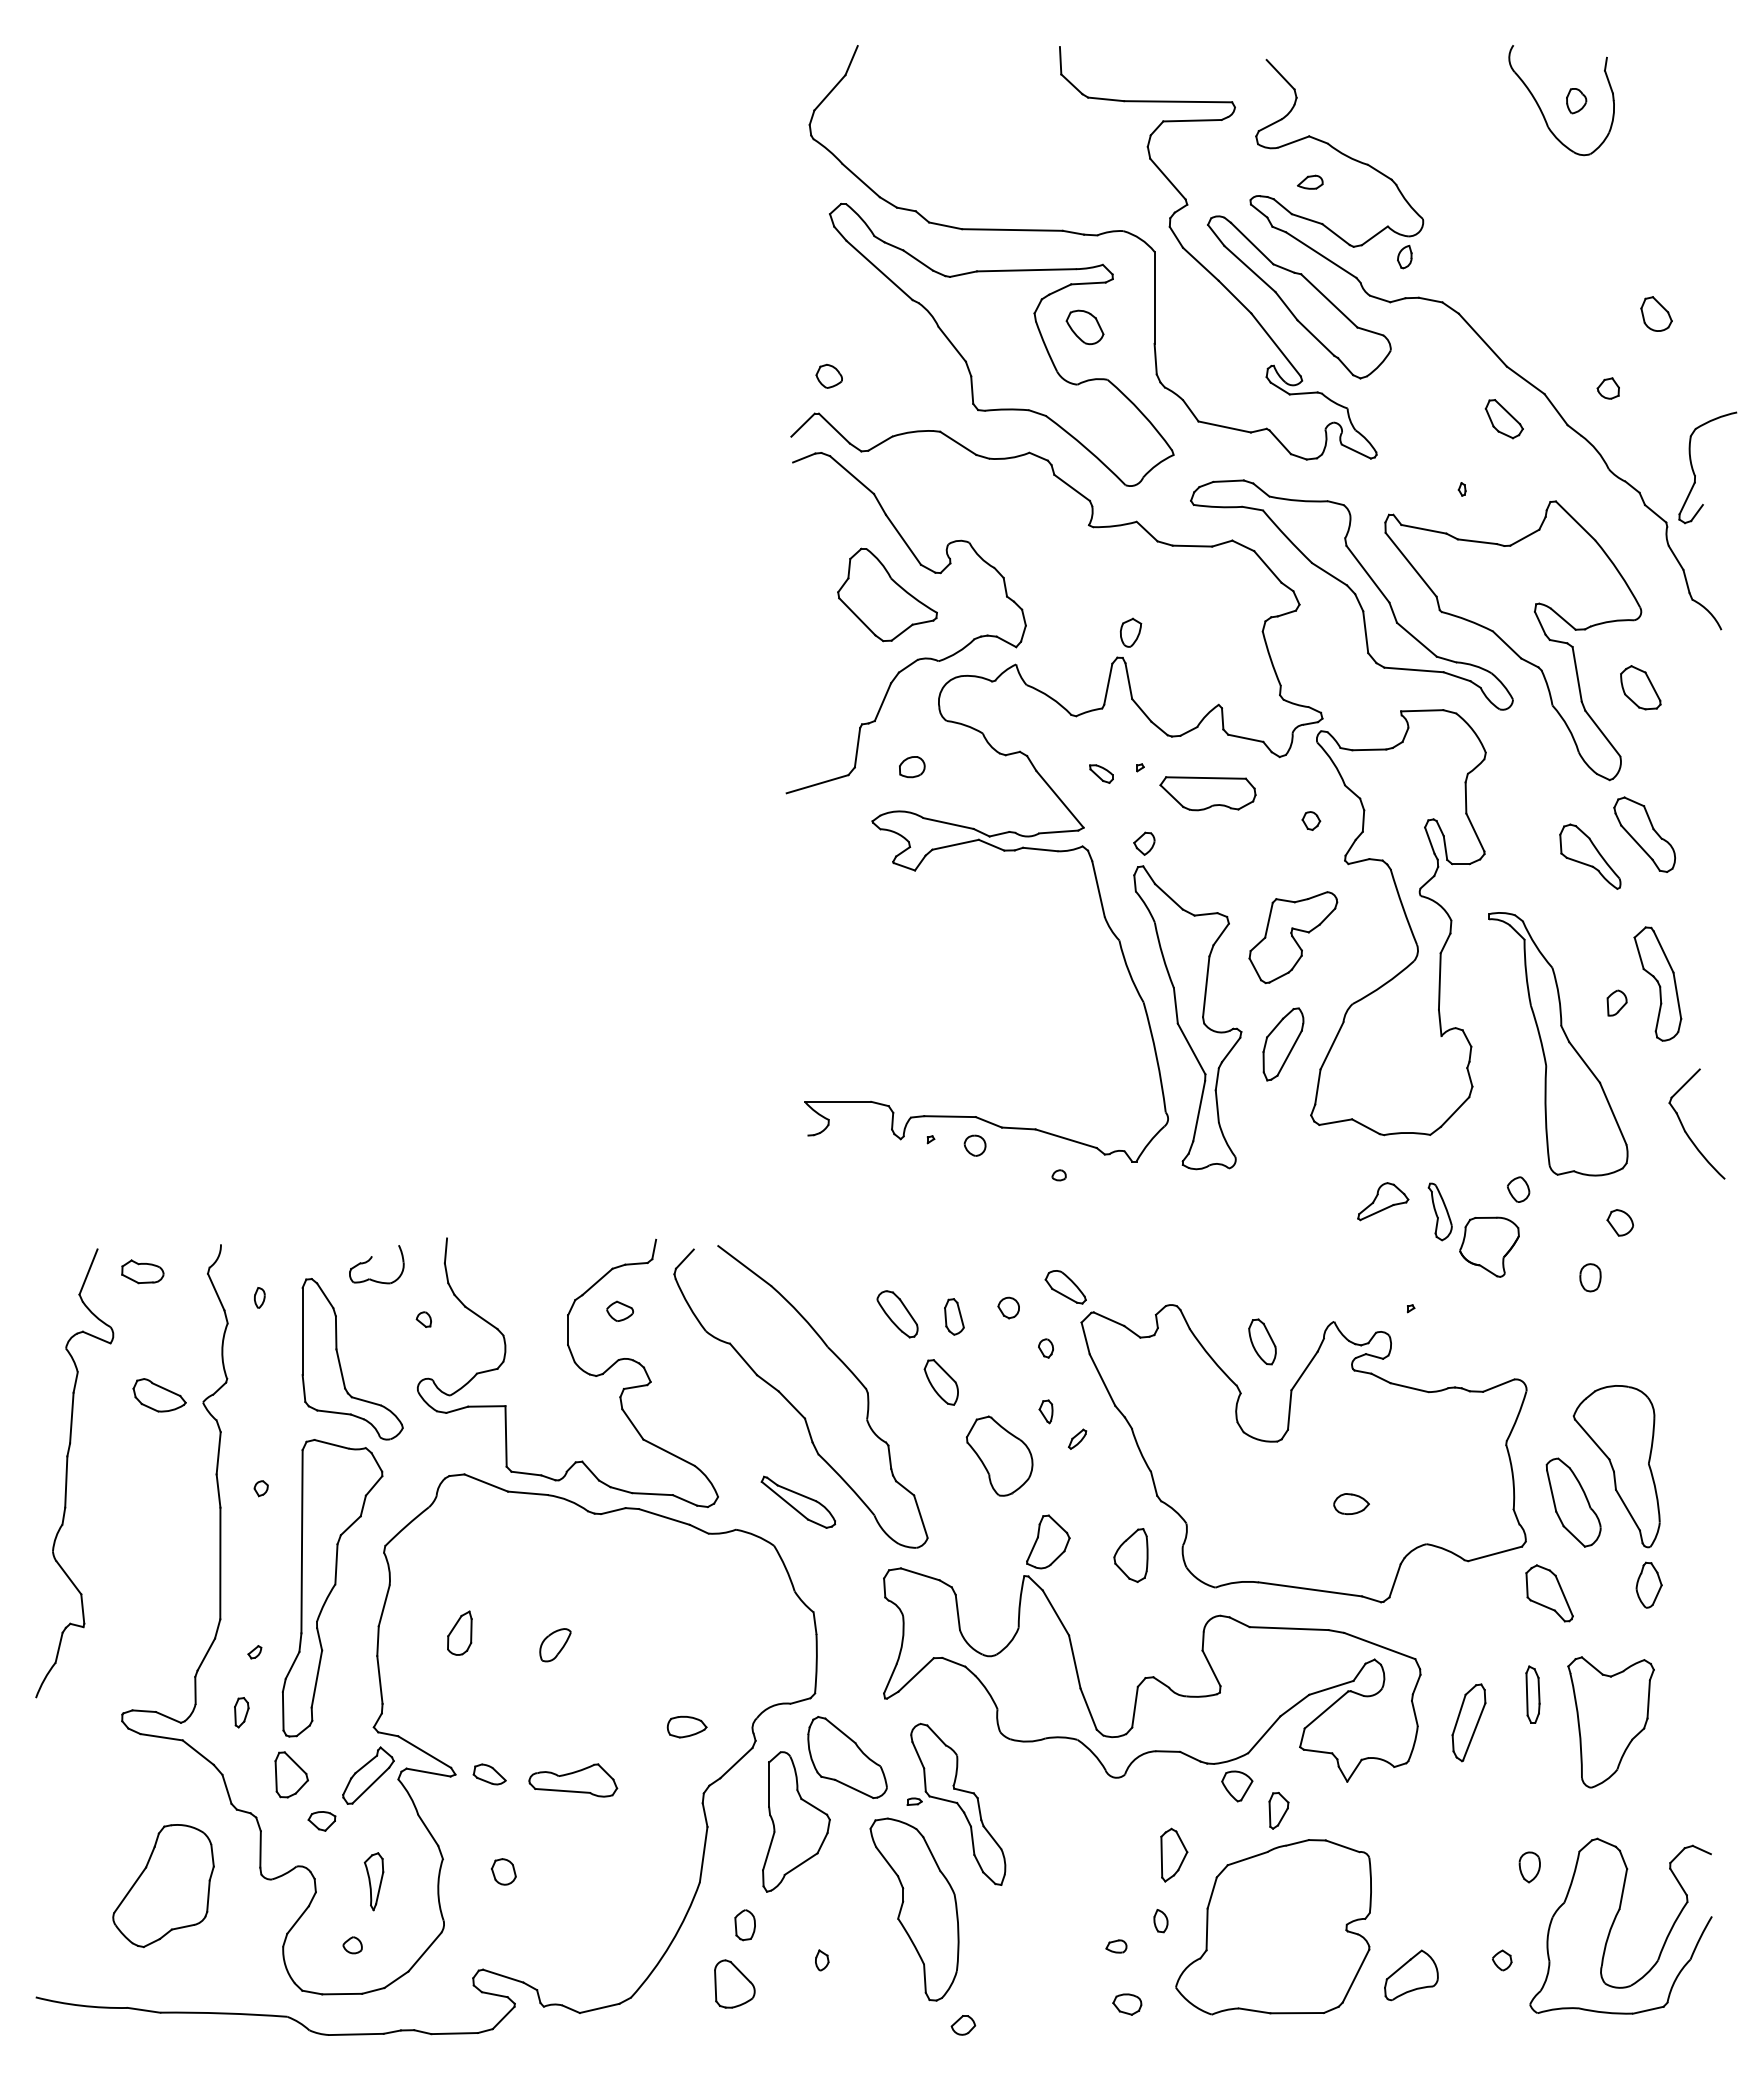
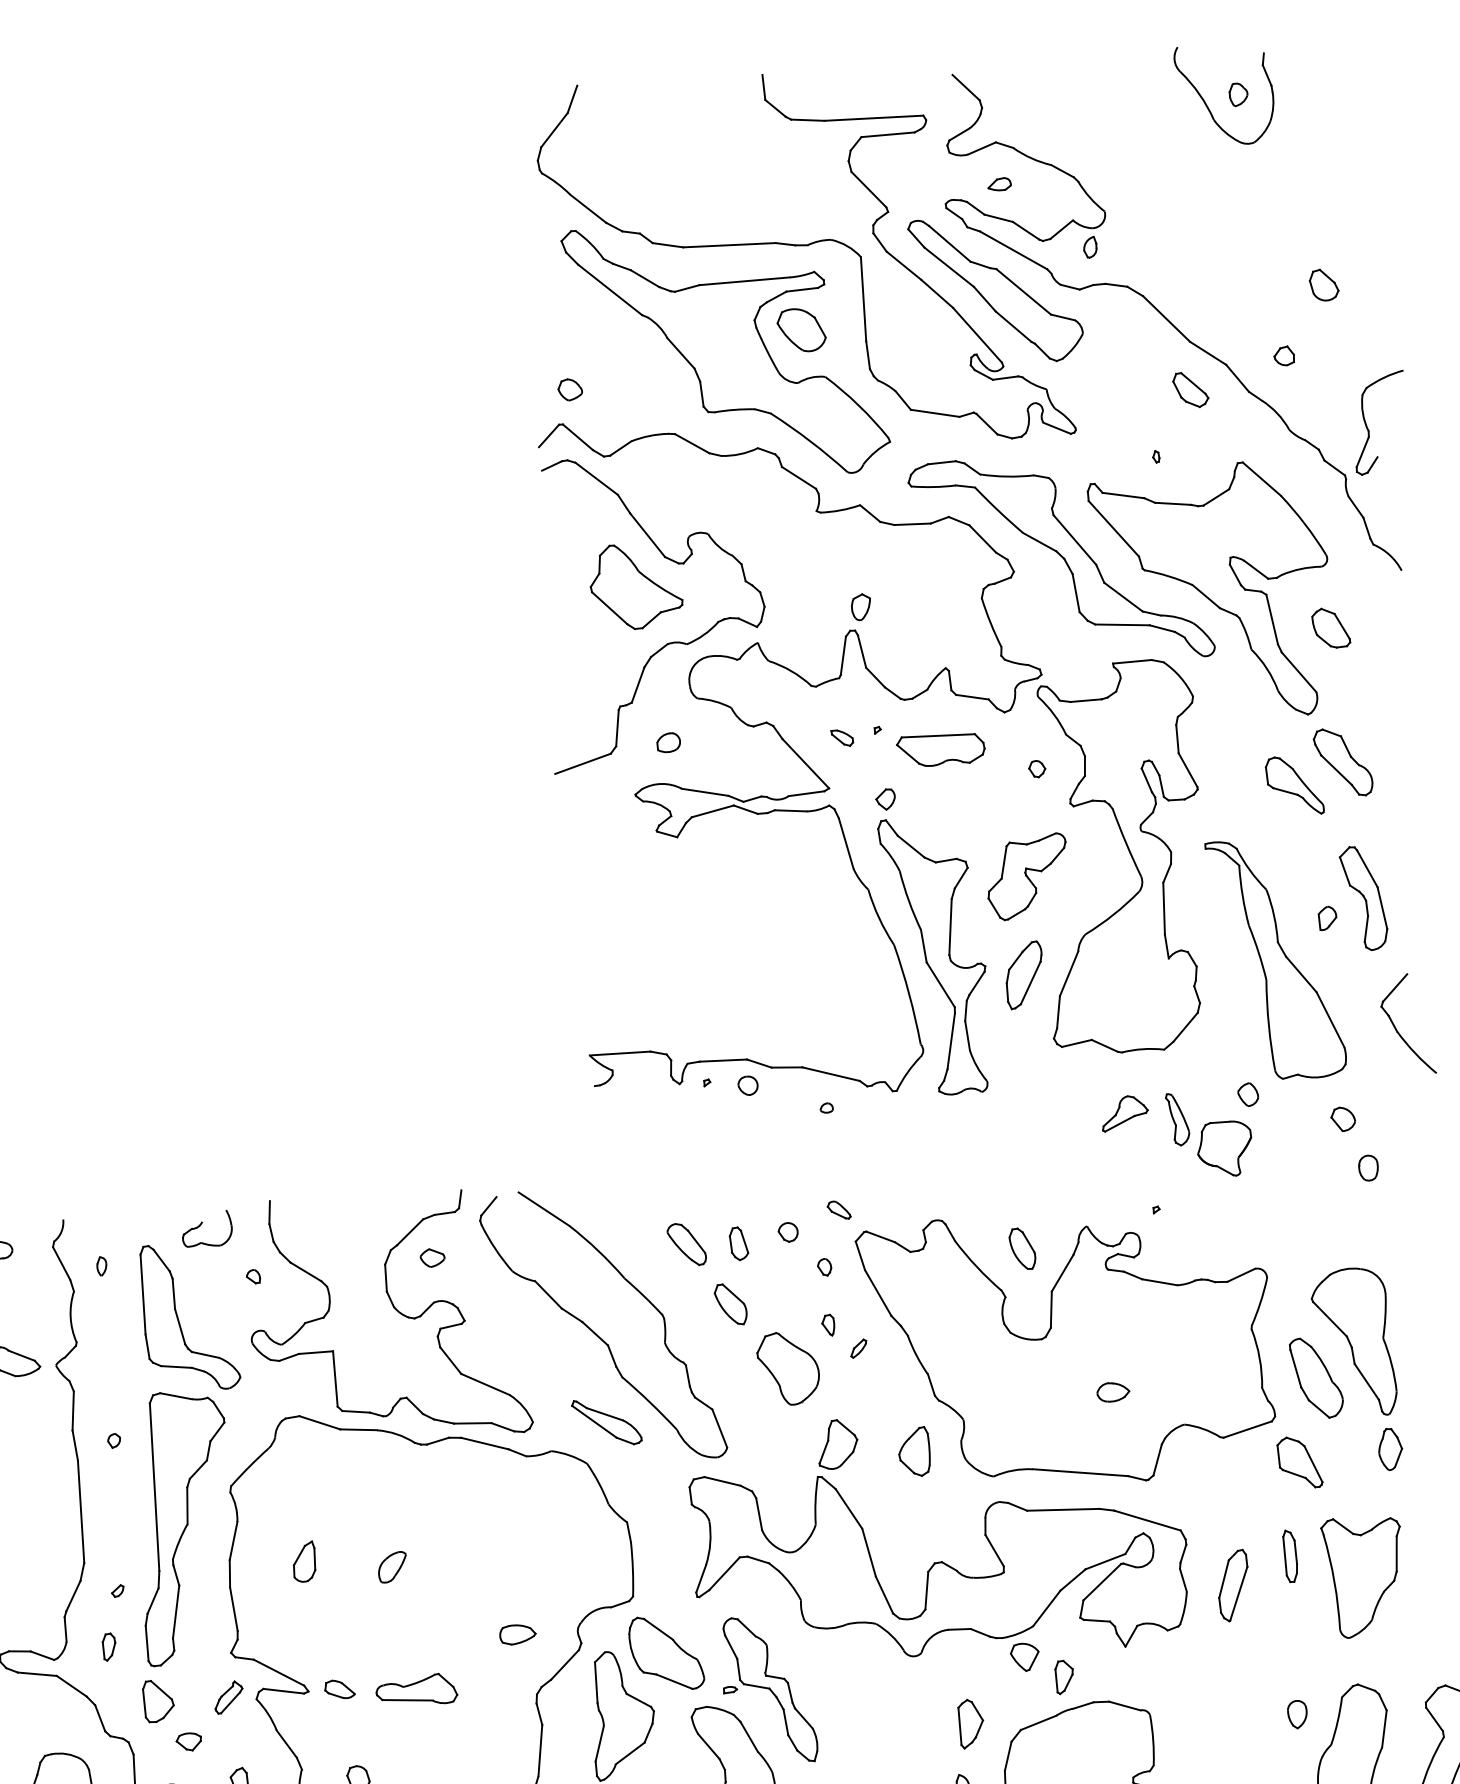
part: (1084, 327) -> (801, 330), size x1.4
part: (1590, 1277) -> (1368, 1167), moved
part: (1065, 1287) -> (838, 1210), size x0.6
part: (368, 1775) -> (228, 1697), size x0.6

